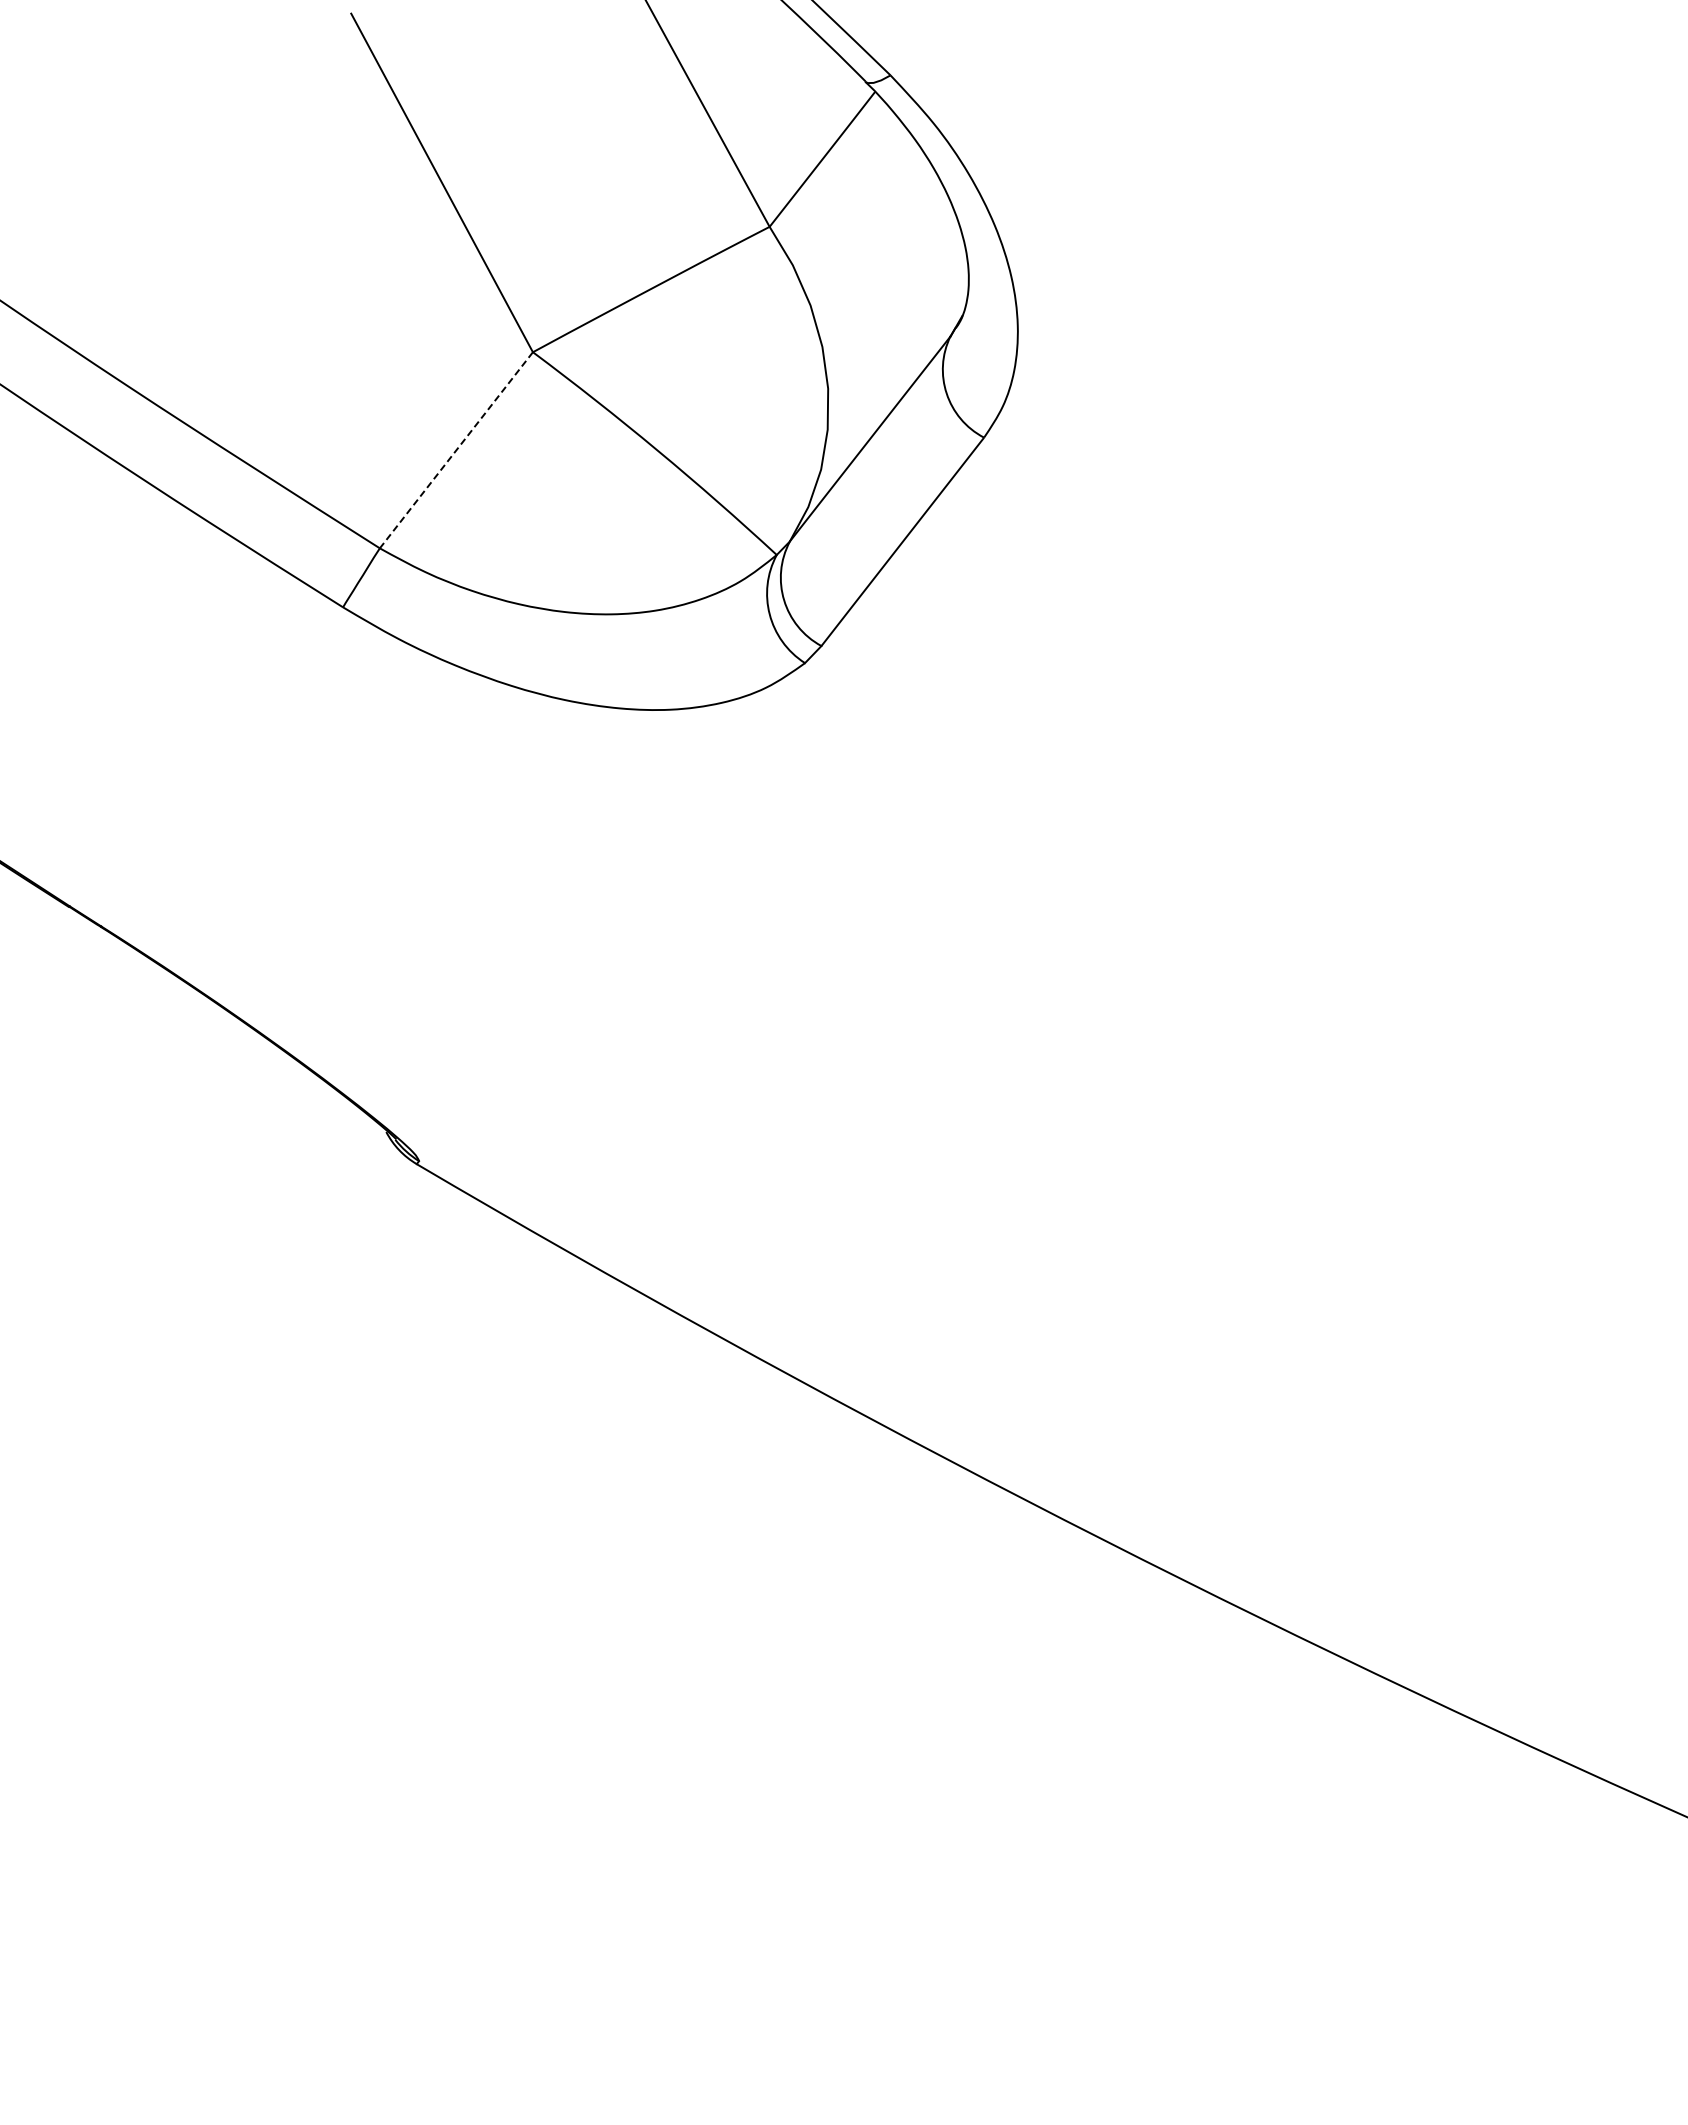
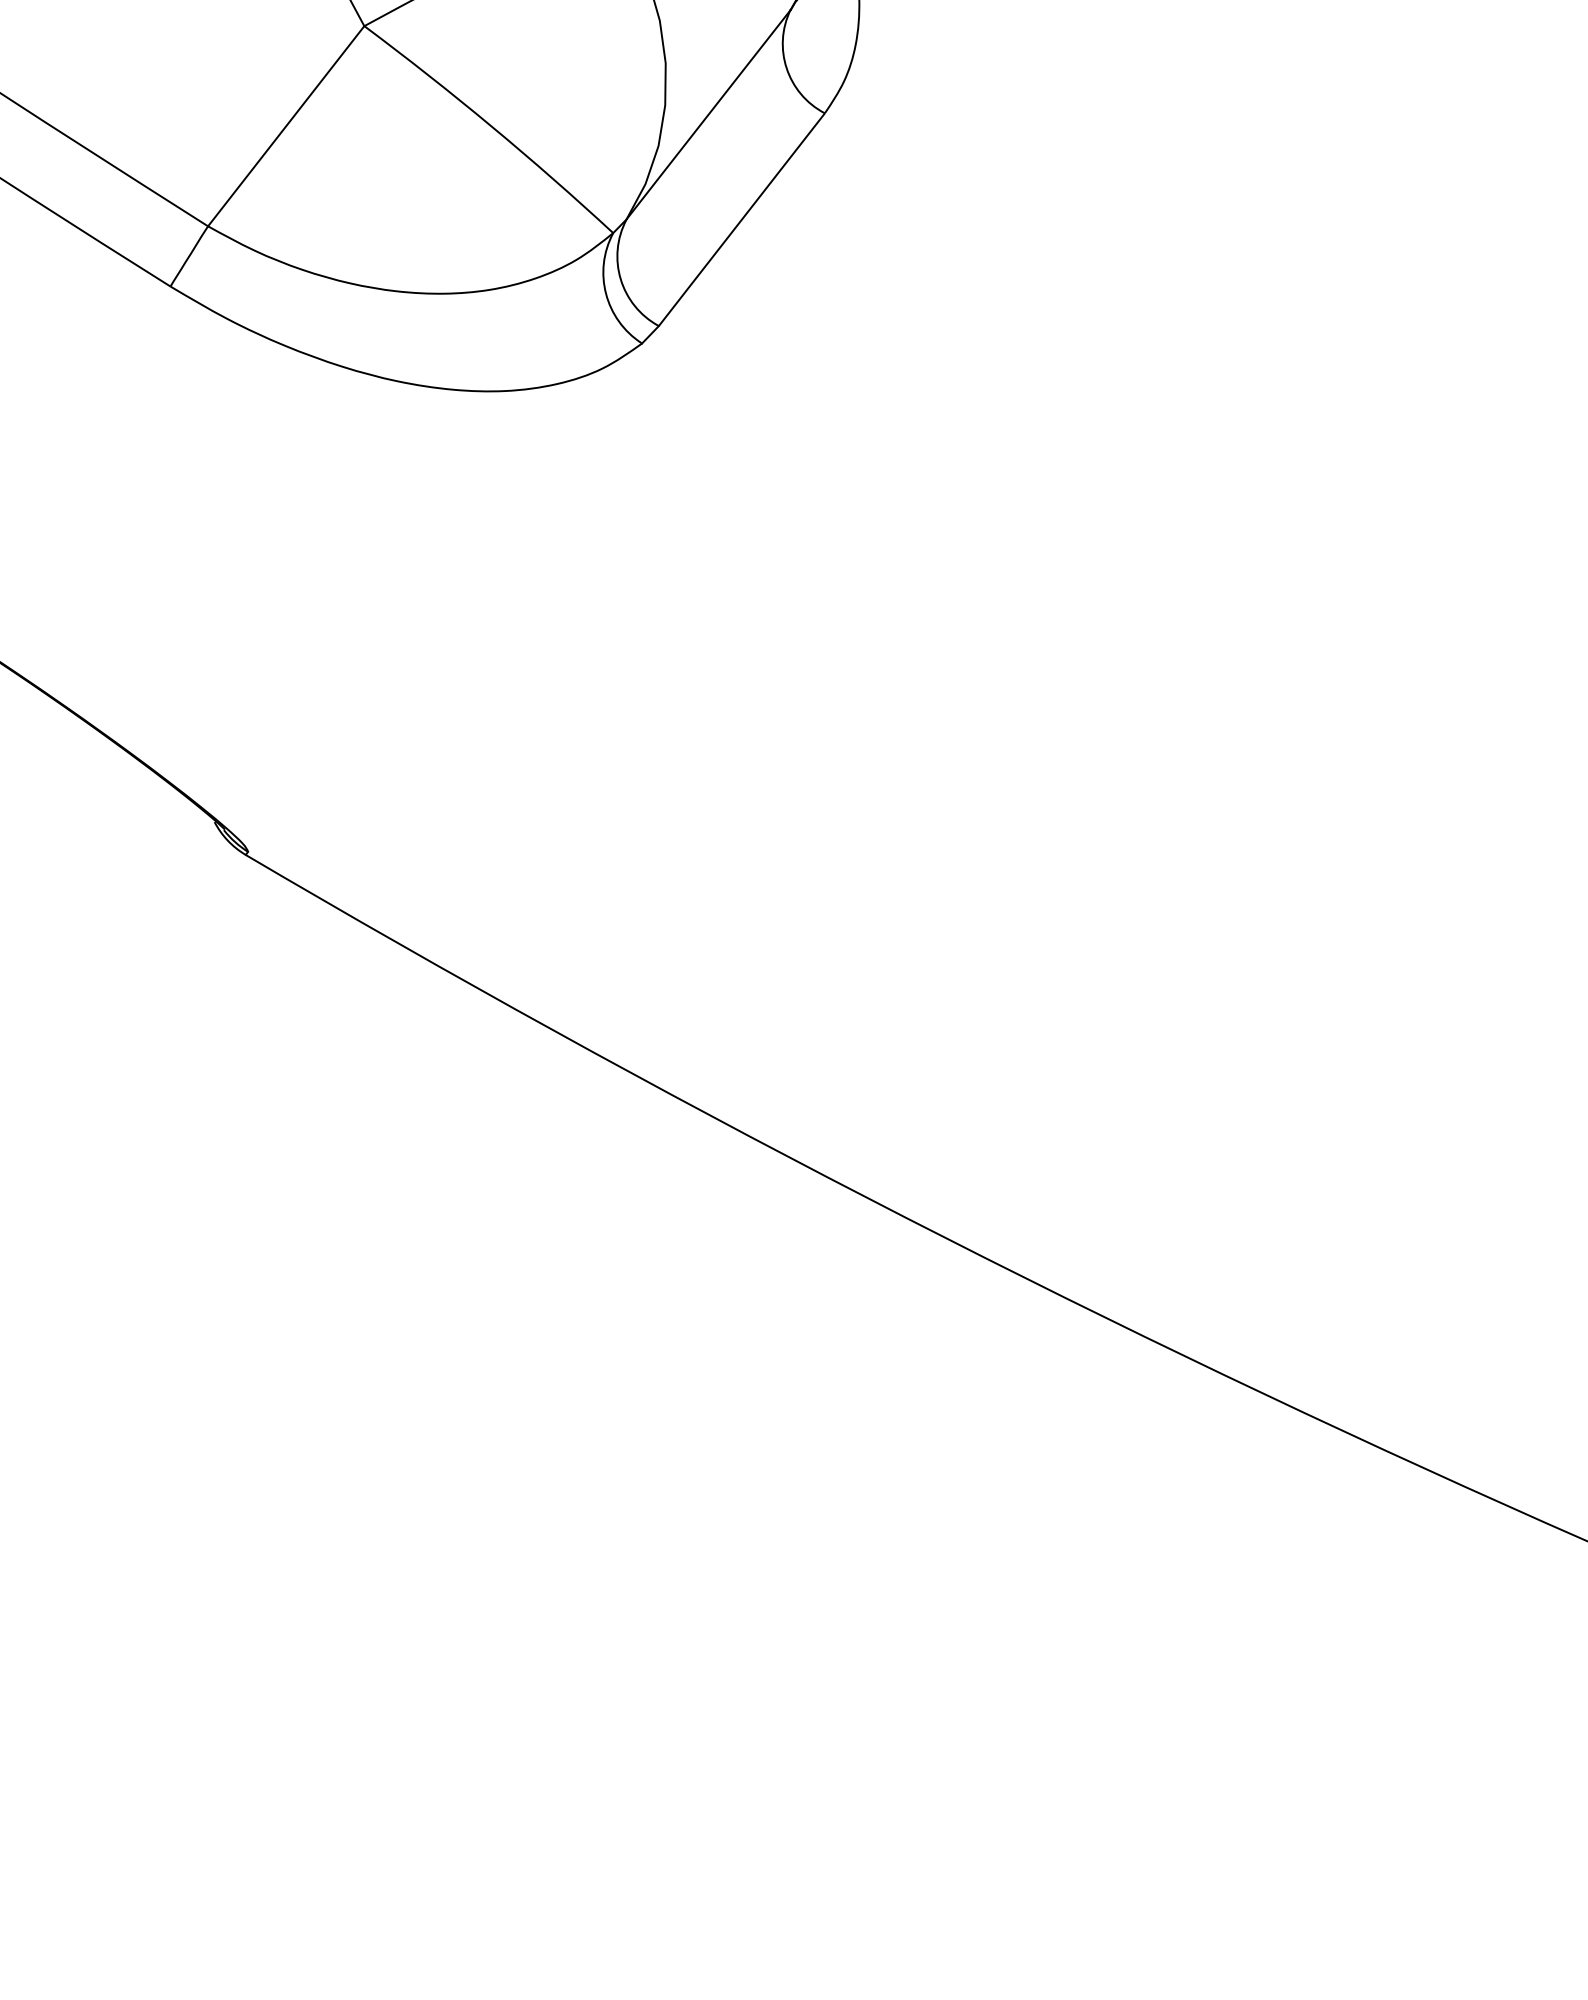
line: (456, 450) -> (286, 126), dashed -> solid

